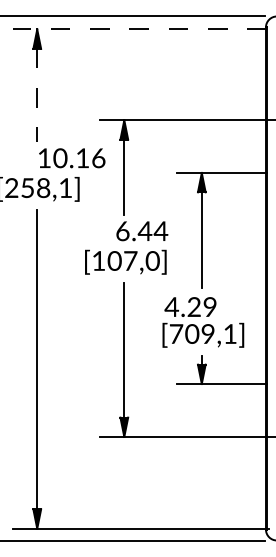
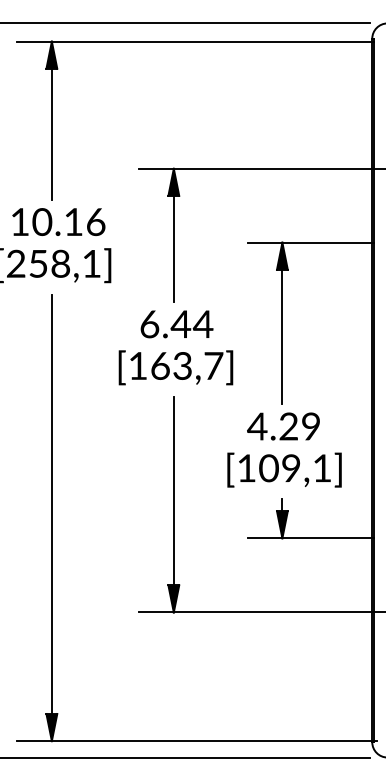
line: (139, 29) -> (195, 41), dashed -> solid
line: (36, 95) -> (51, 134), dashed -> solid
text: (71, 157) -> (58, 221), moved
text: (141, 231) -> (176, 324), moved
text: (133, 260) -> (186, 365), [107,0] -> [163,7]
text: (190, 307) -> (283, 426), moved
text: (176, 334) -> (246, 468), [709,1] -> [109,1]

